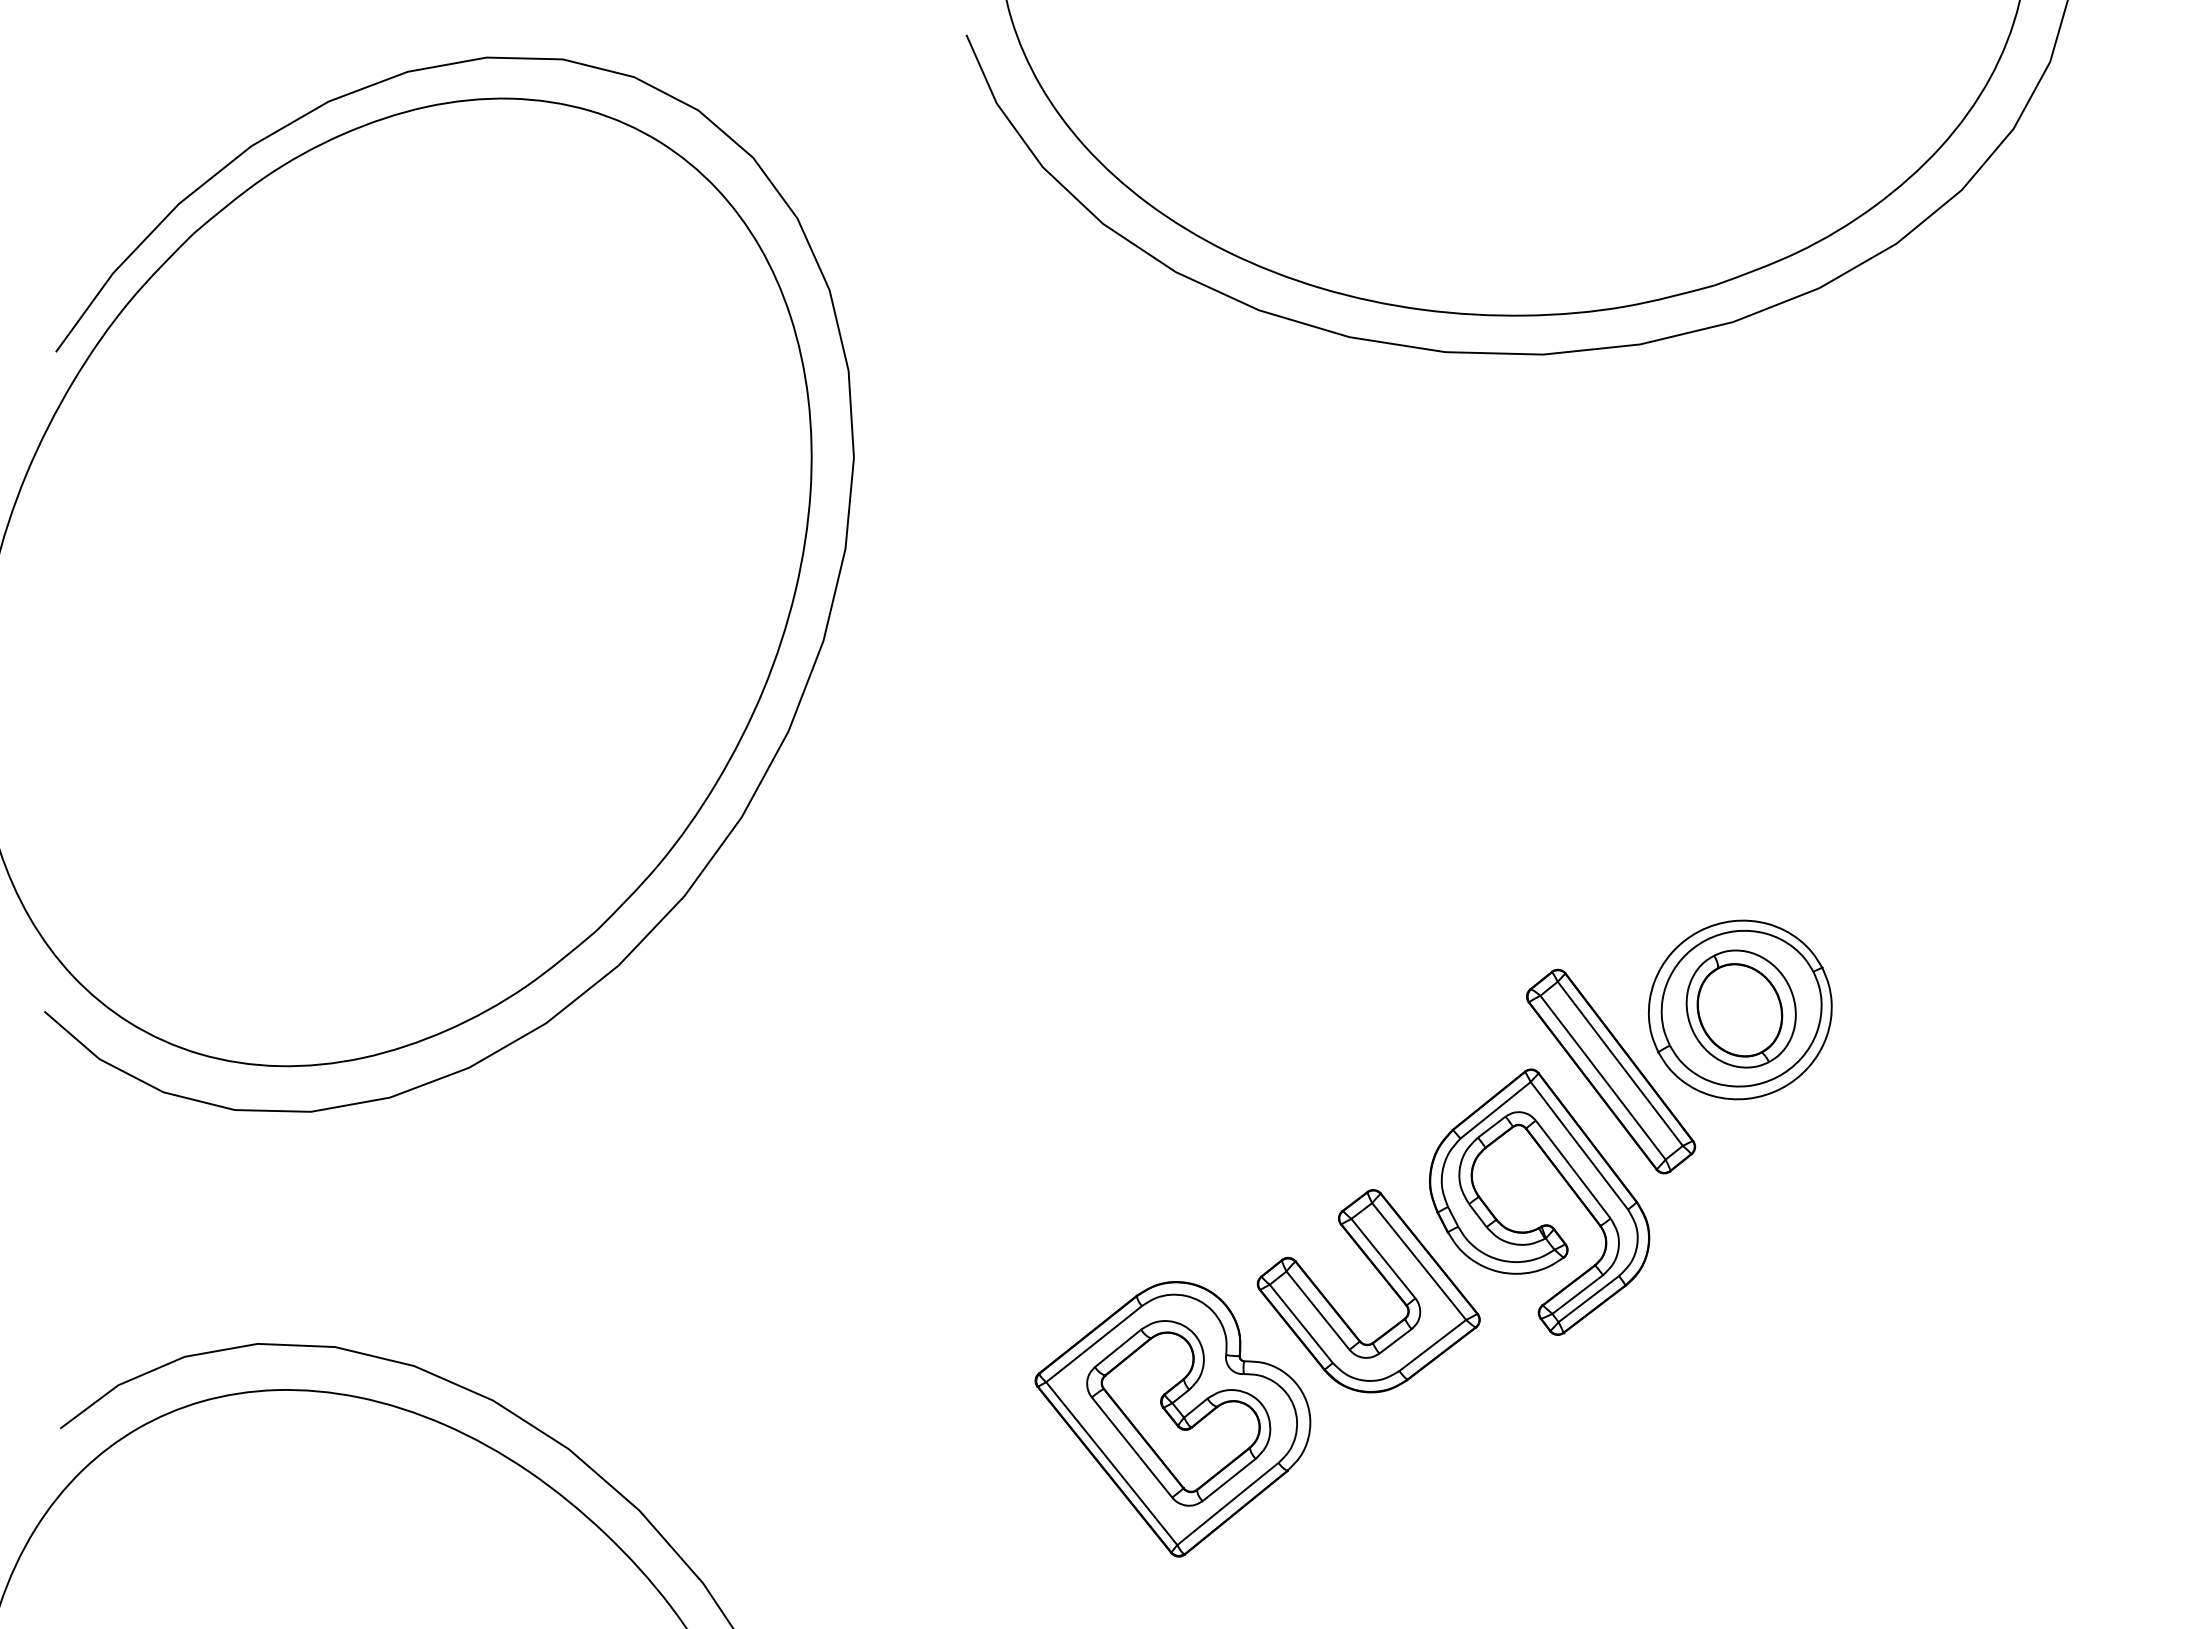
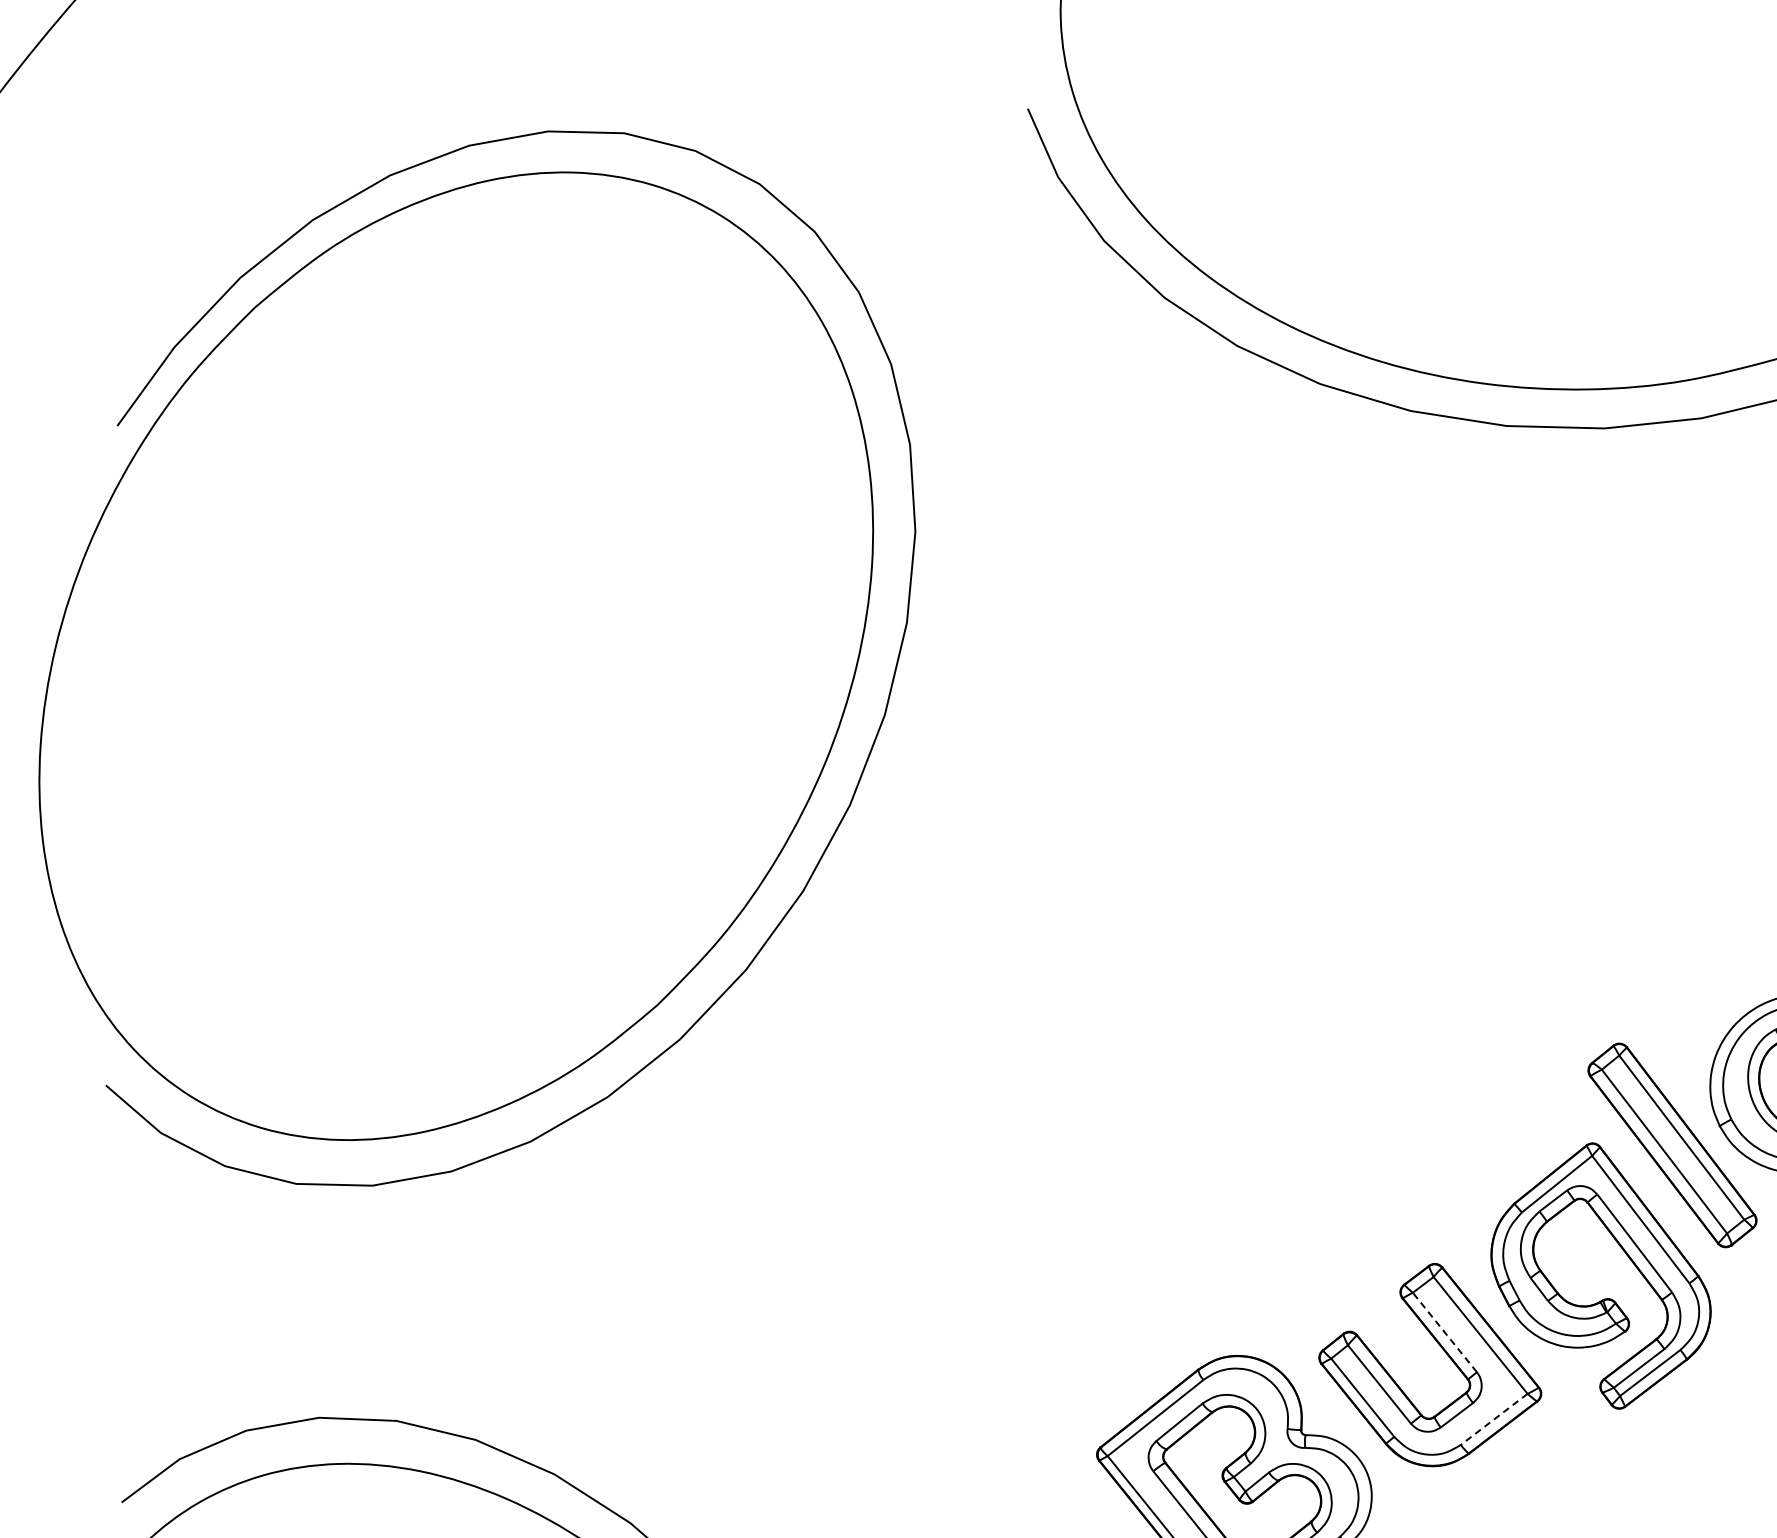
line: (1383, 1258) -> (1444, 1332), solid -> dashed
line: (1432, 1345) -> (1493, 1419), solid -> dashed

